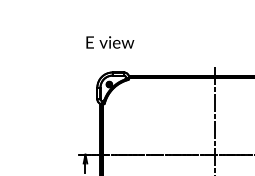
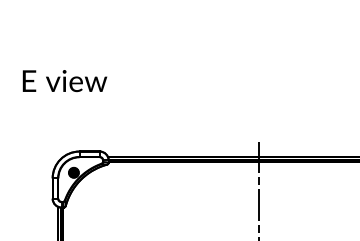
text: (110, 42) -> (65, 81), moved

